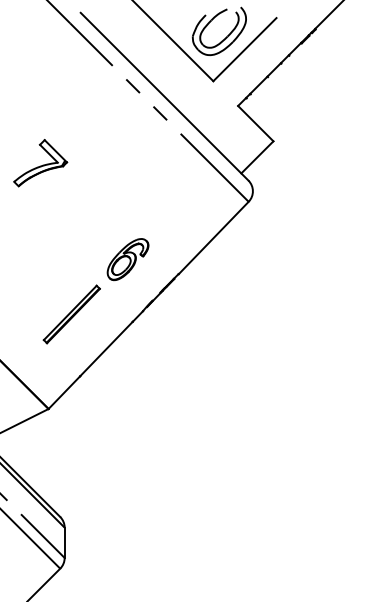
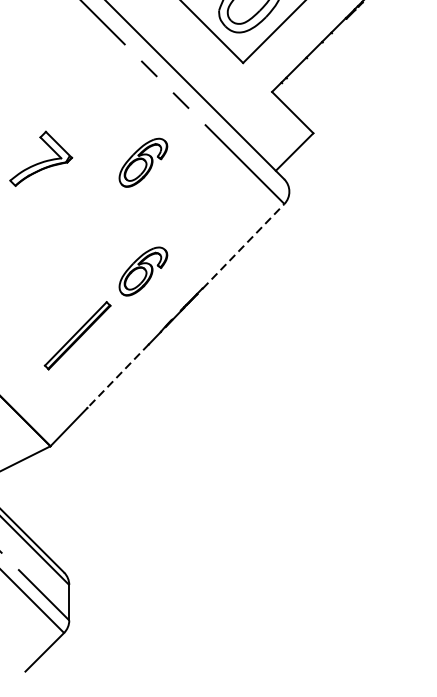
part: (127, 166) -> (142, 162), added
line: (214, 237) -> (244, 245), solid -> dashed
line: (106, 349) -> (118, 376), solid -> dashed

